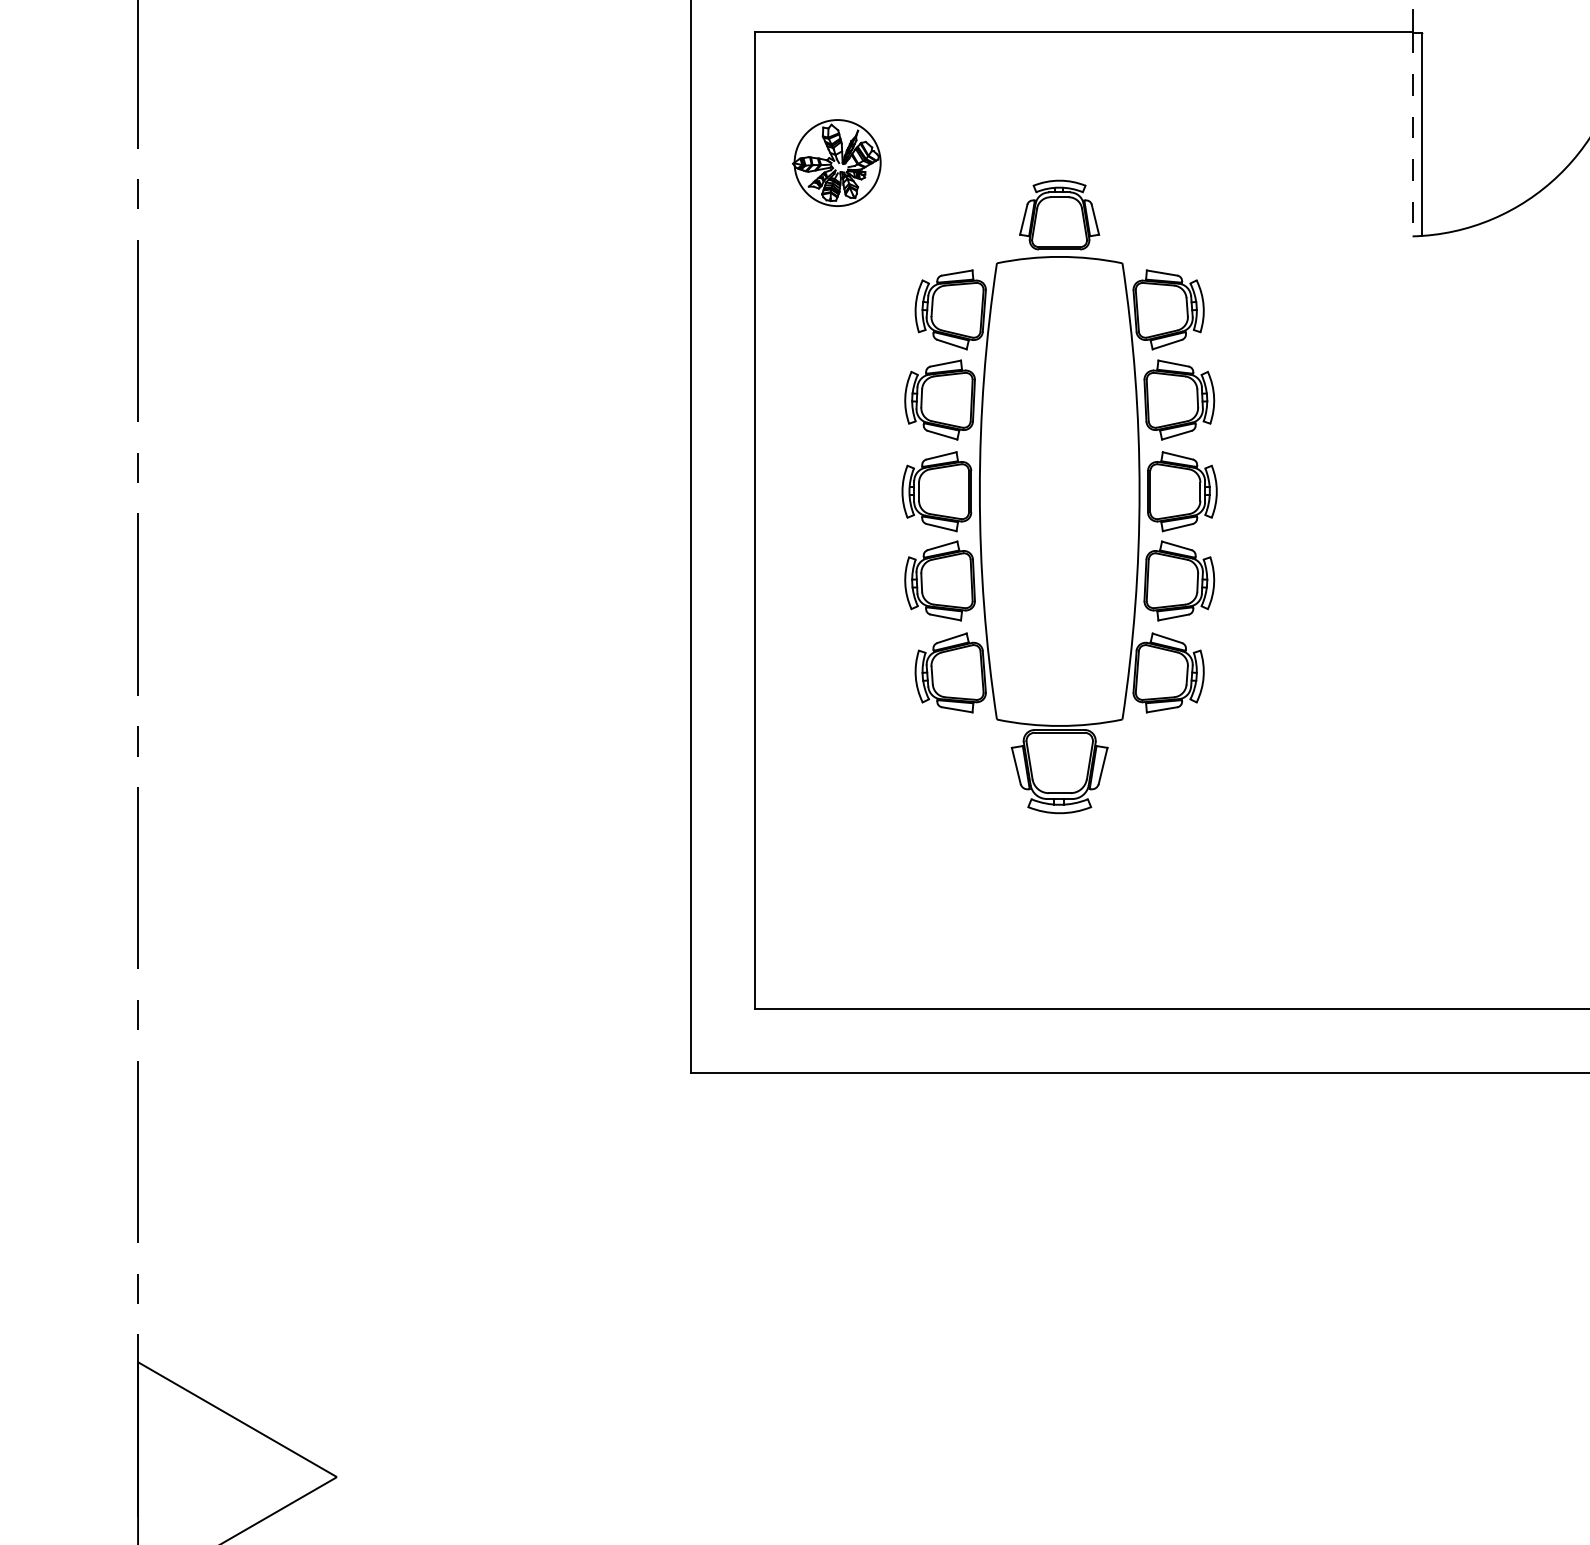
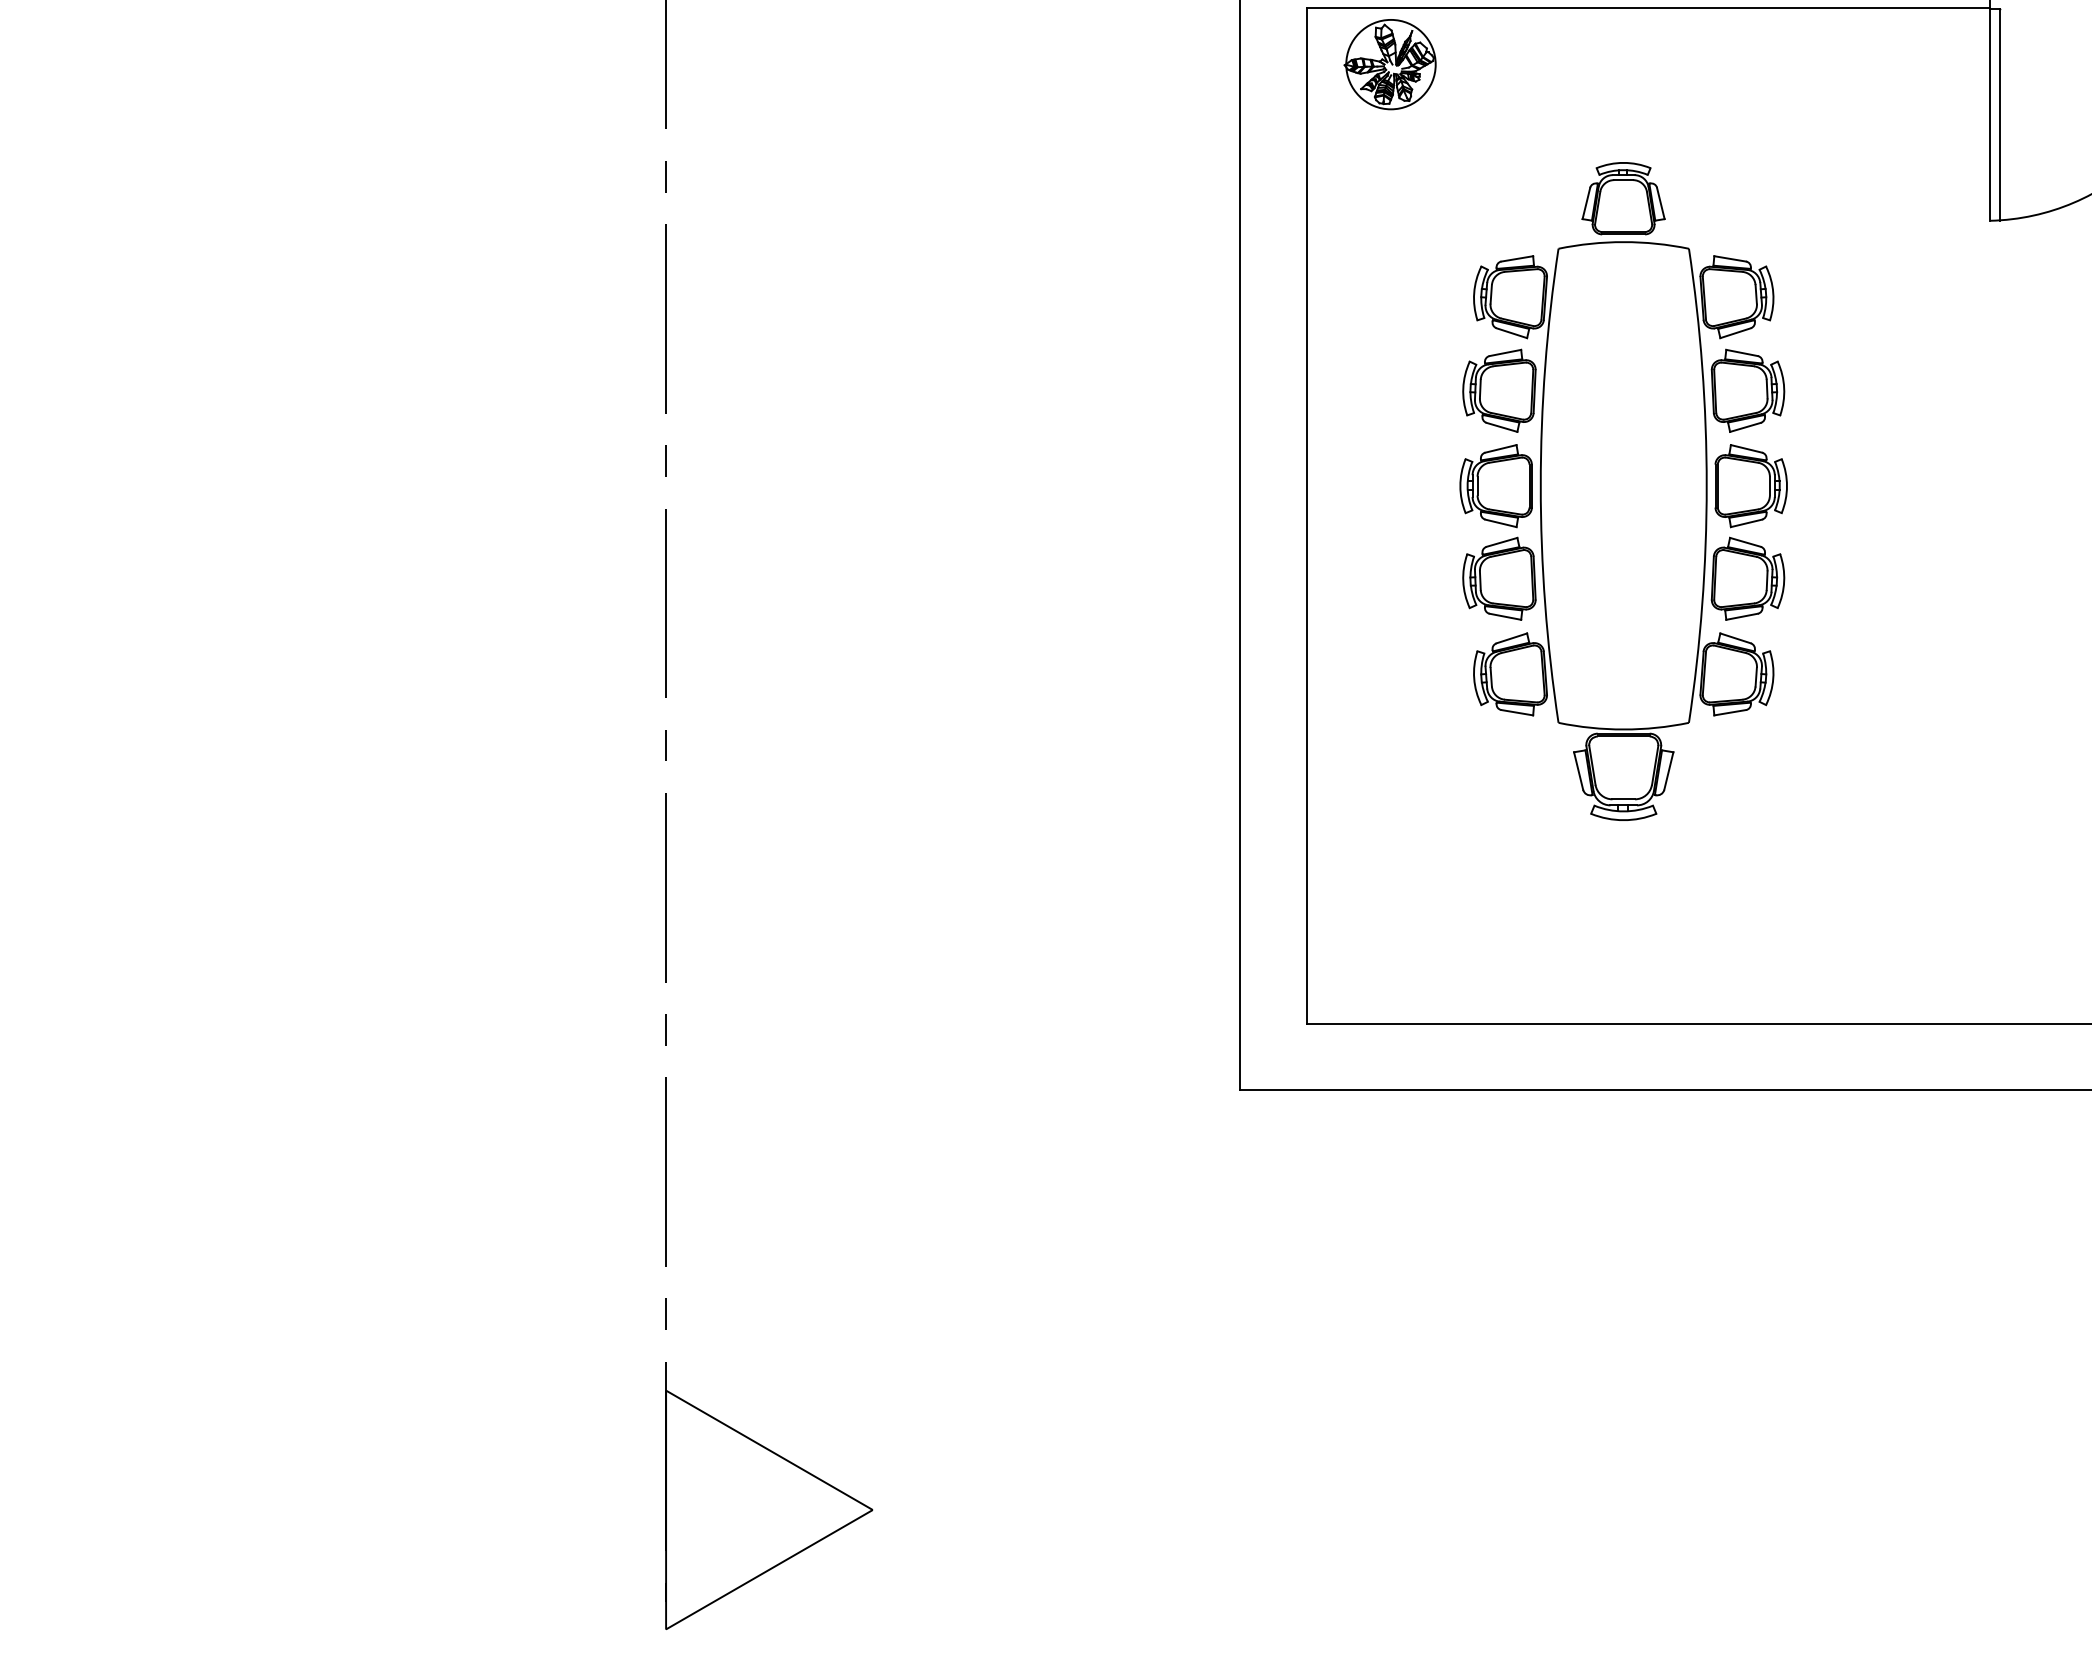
line: (1412, 134) -> (1990, 114), dashed -> solid
part: (836, 162) -> (1389, 64), moved

